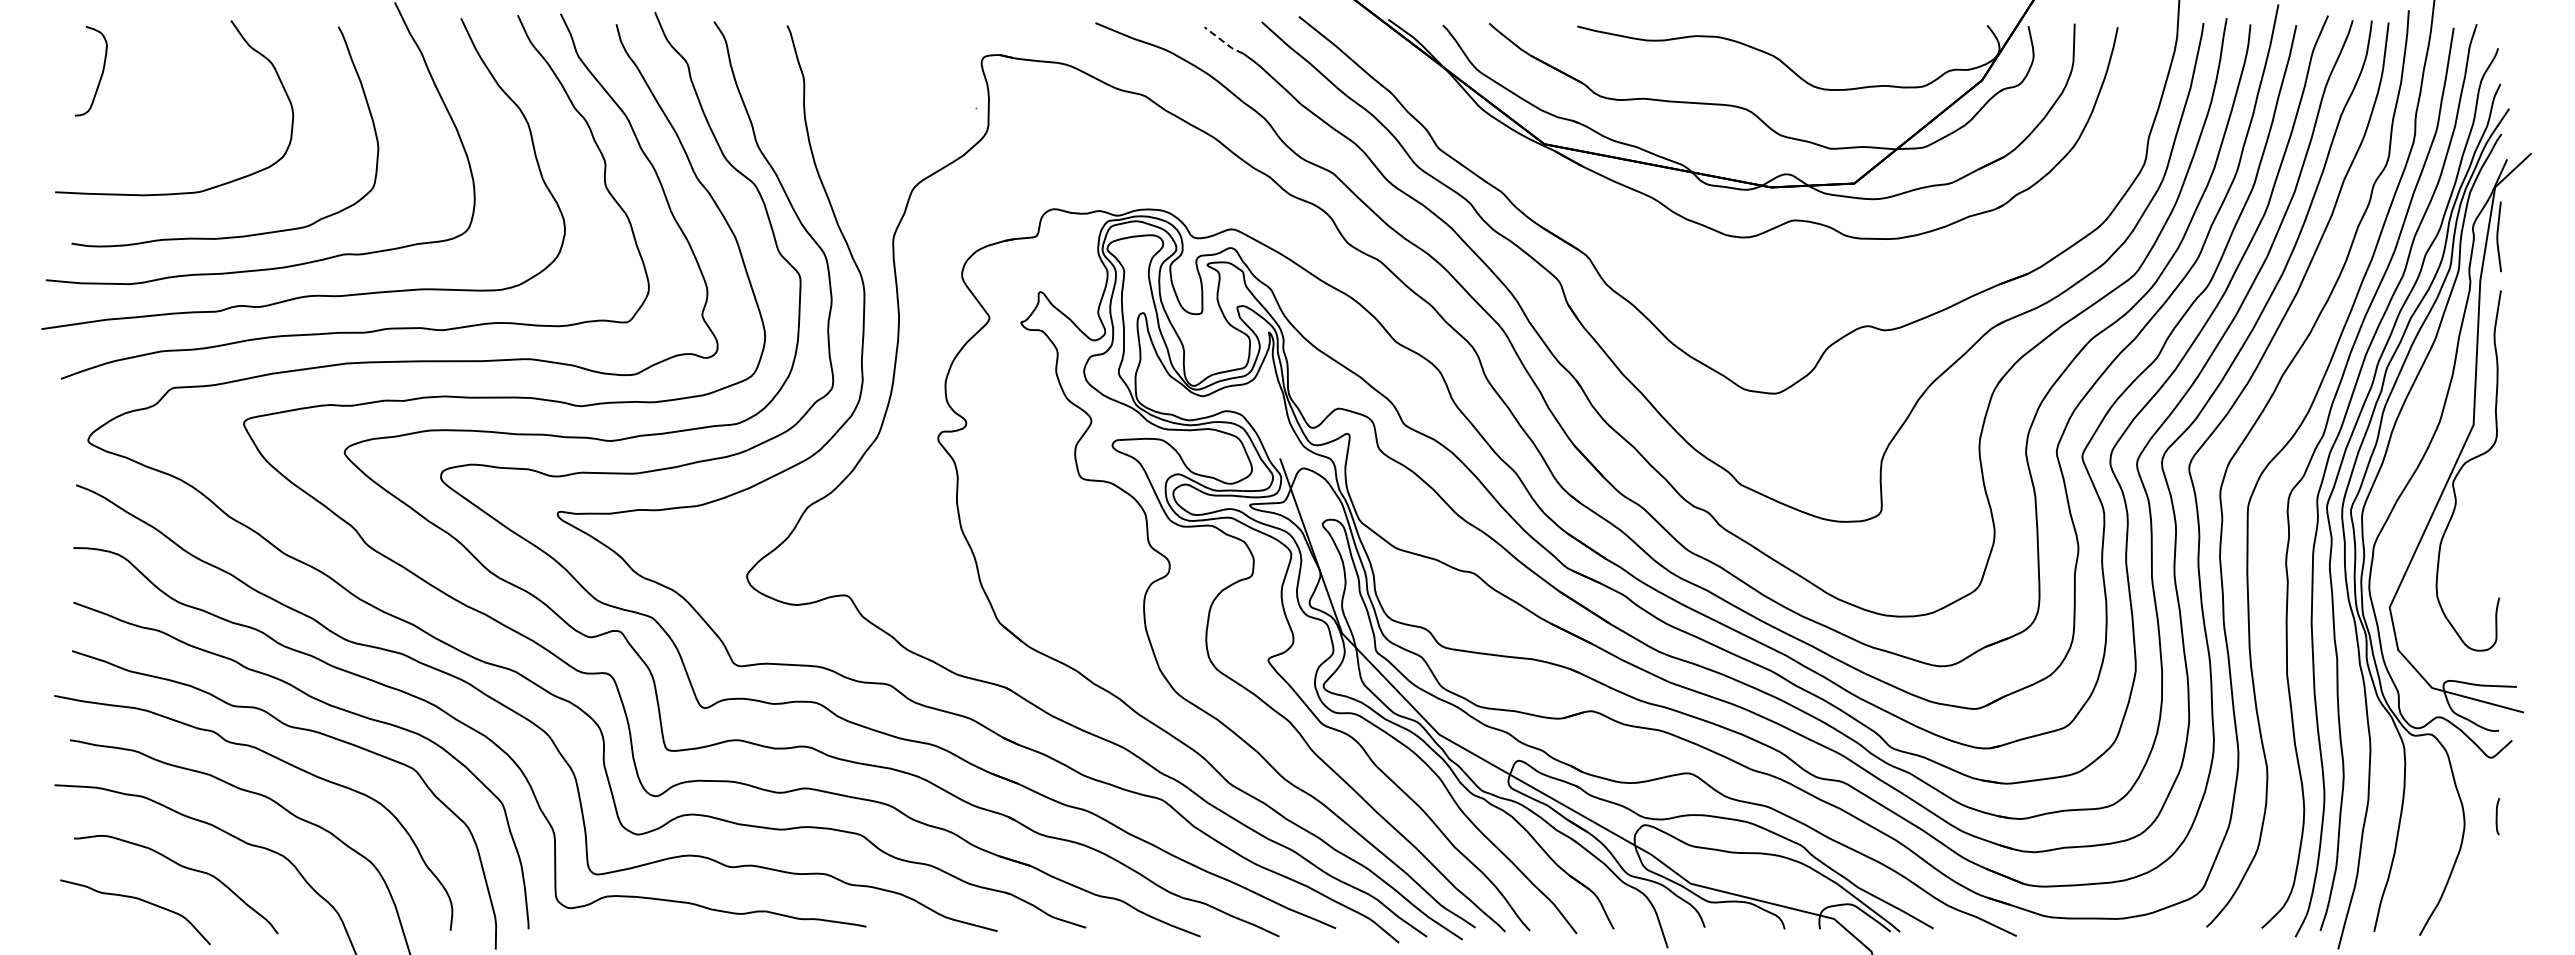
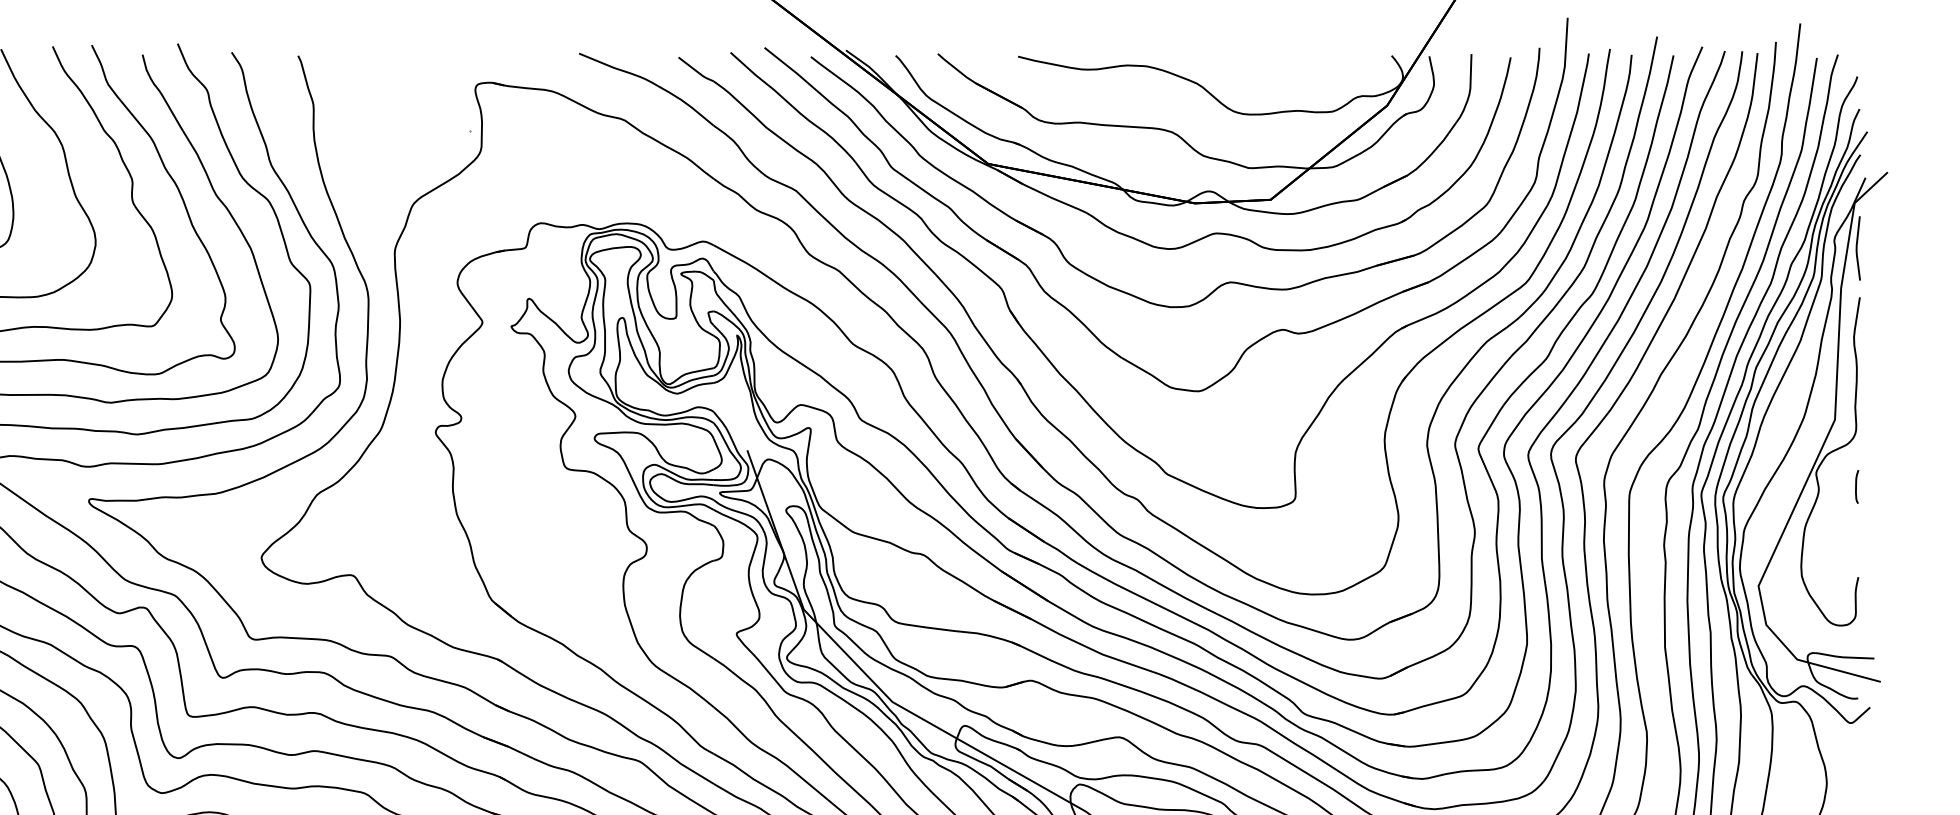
line: (1223, 42) -> (695, 71), dashed -> solid
part: (1801, 275) -> (1222, 283), added
curve: (2497, 816) -> (1856, 486), moved

